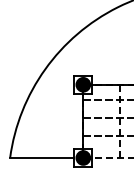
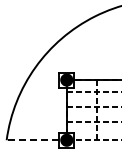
line: (41, 158) -> (32, 140), solid -> dashed

